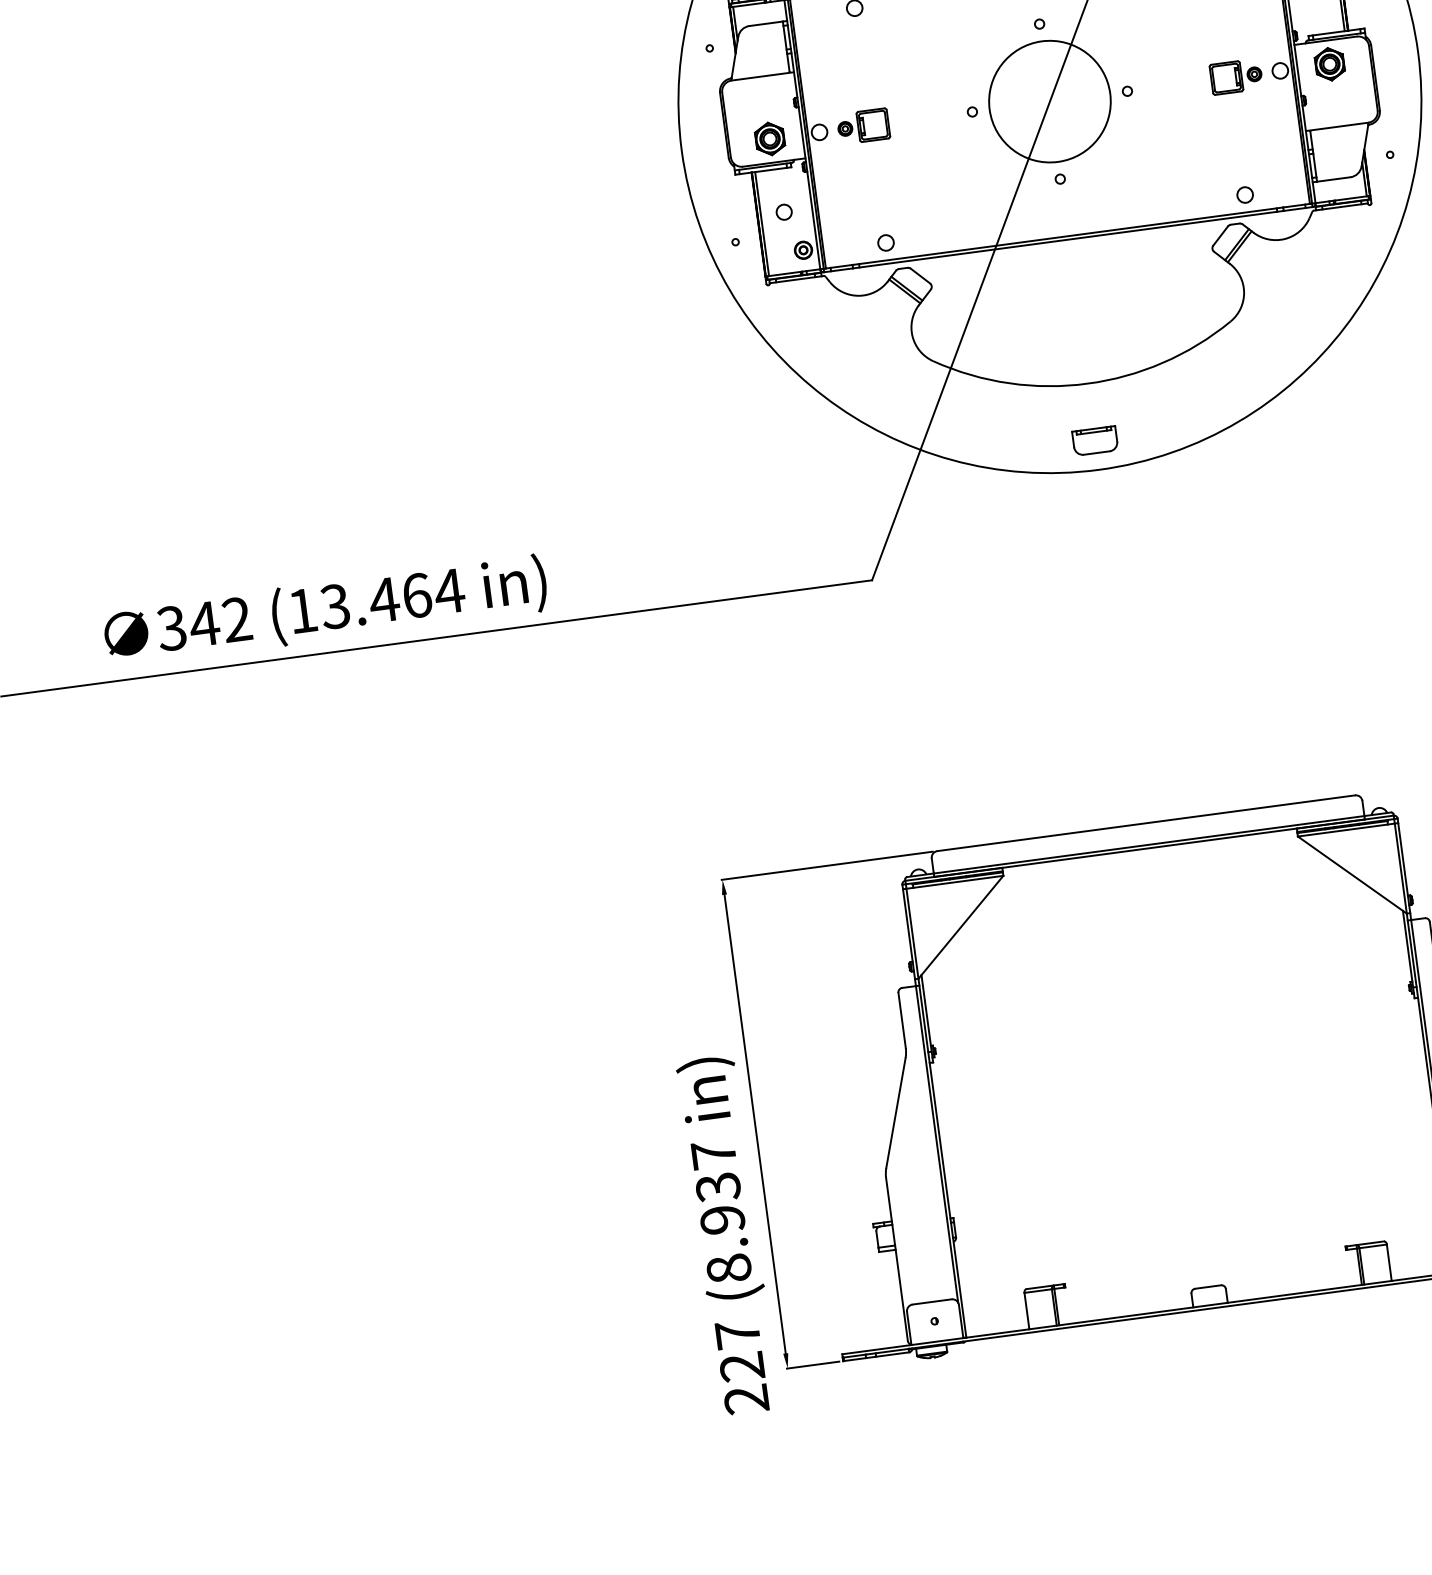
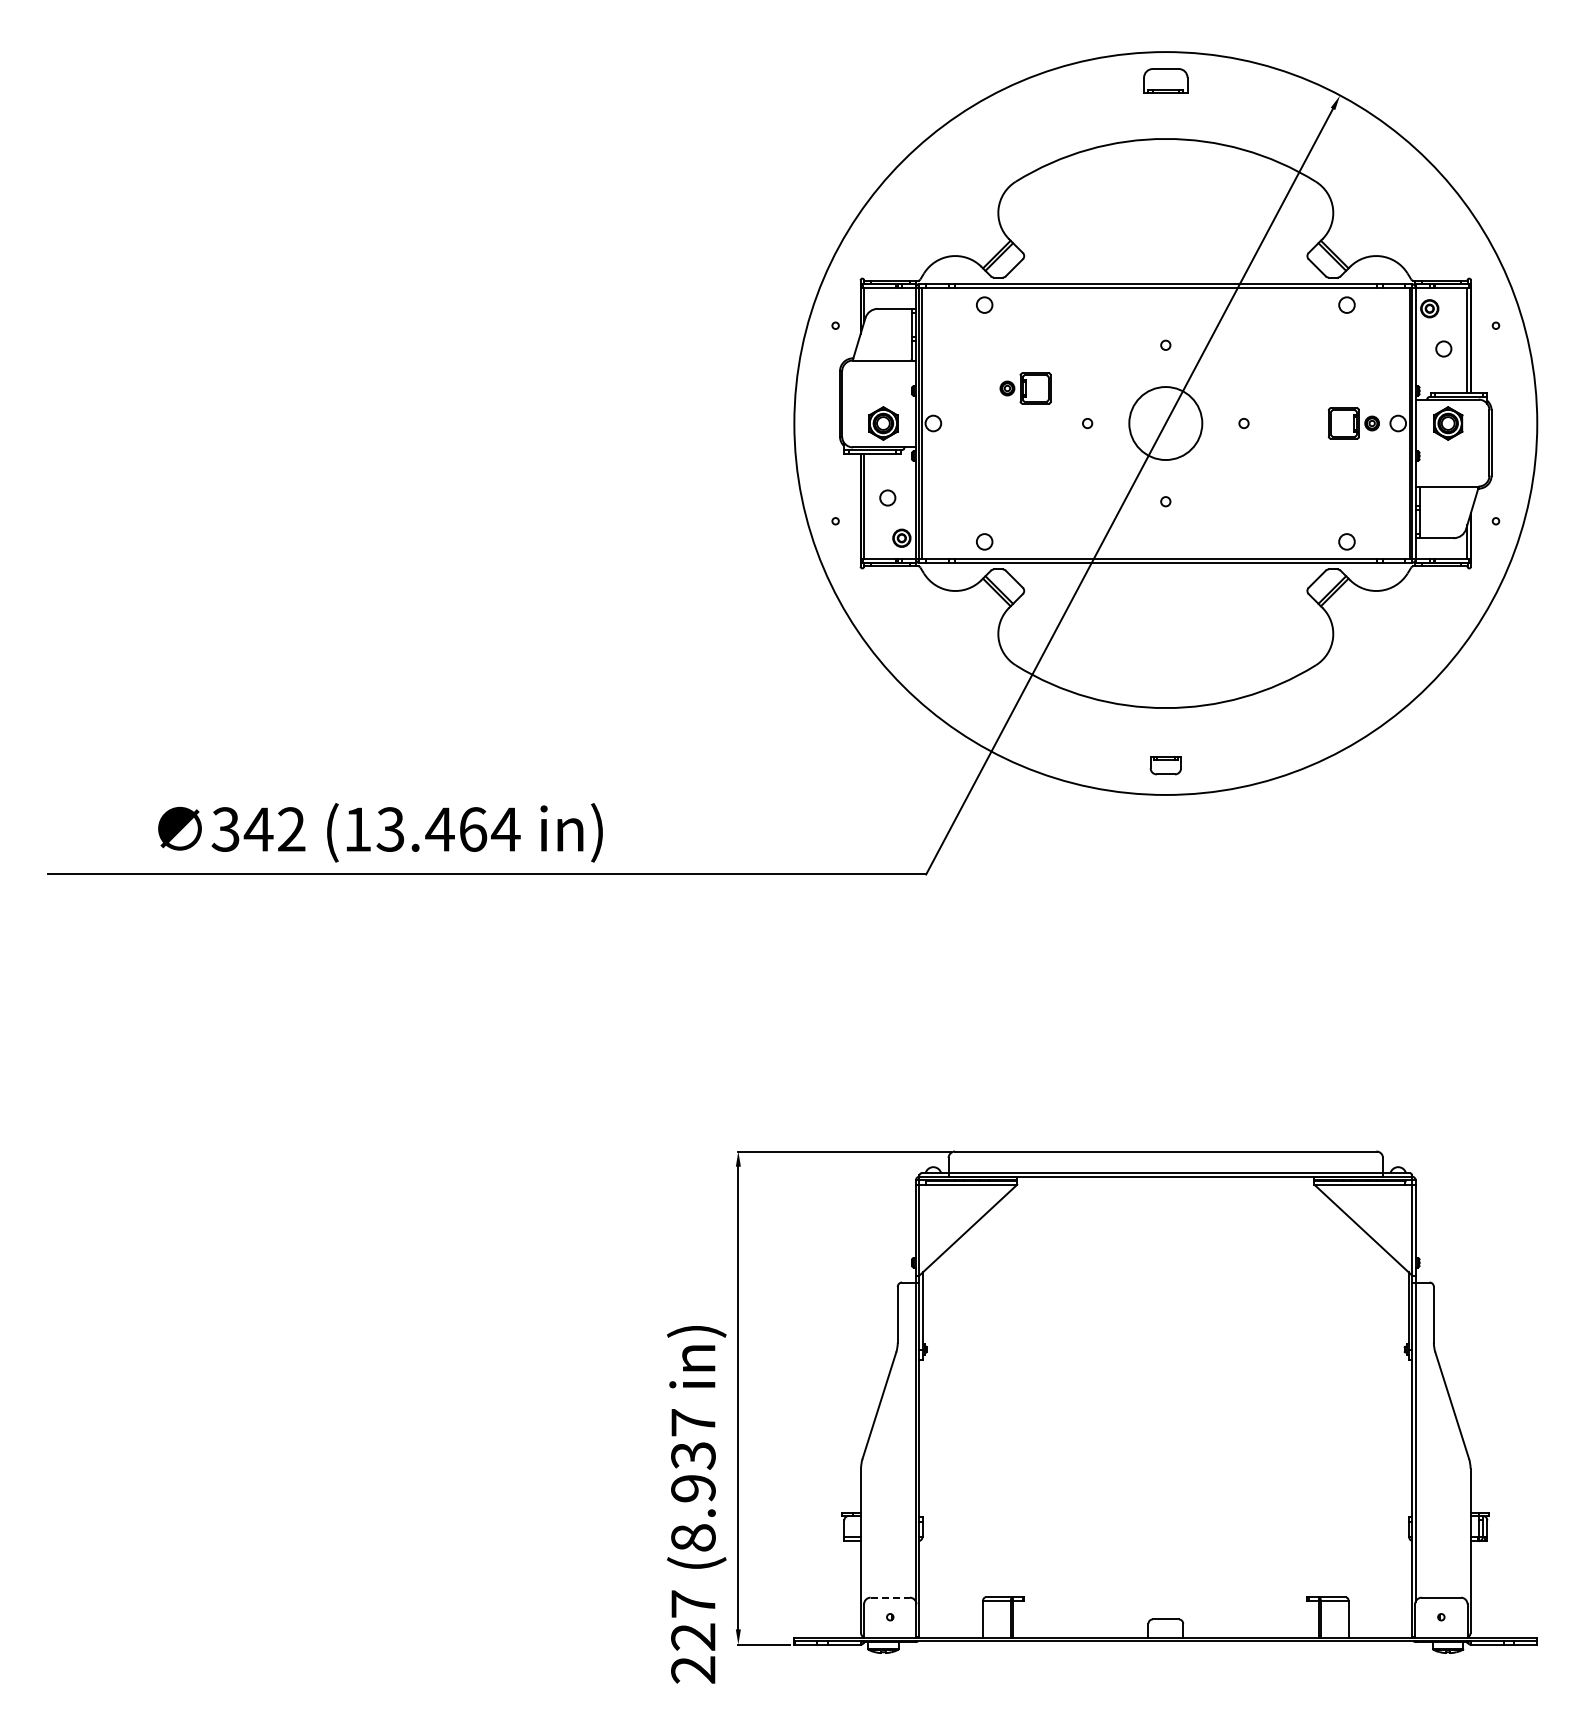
circle: (1049, 101) -> (1165, 423), size x0.6
part: (863, 126) -> (1025, 388), moved
part: (1094, 440) -> (1165, 765), size x0.7
line: (932, 1301) -> (890, 1597), solid -> dashed

